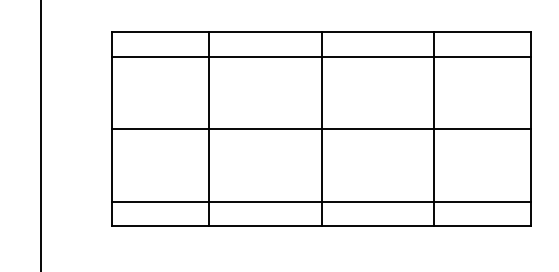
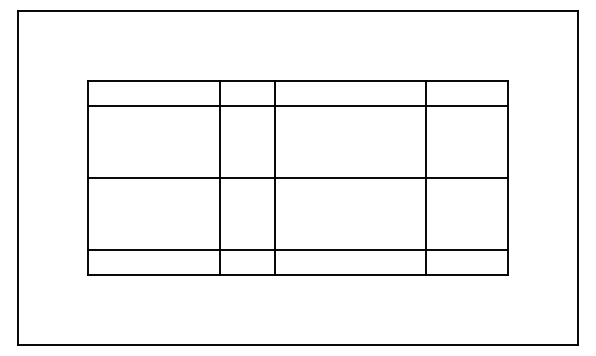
line: (209, 128) -> (220, 177), moved
line: (322, 128) -> (275, 177), moved
line: (434, 128) -> (425, 177), moved

